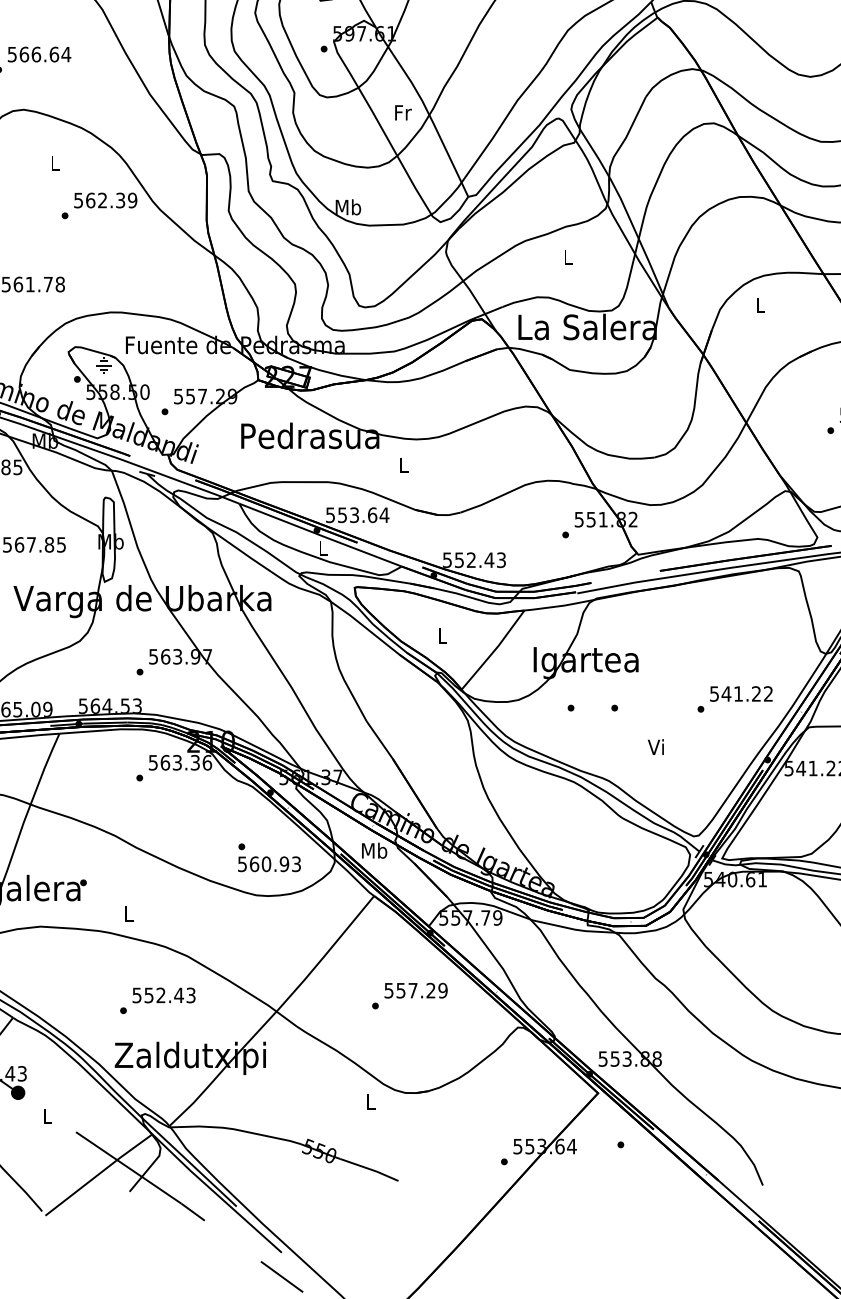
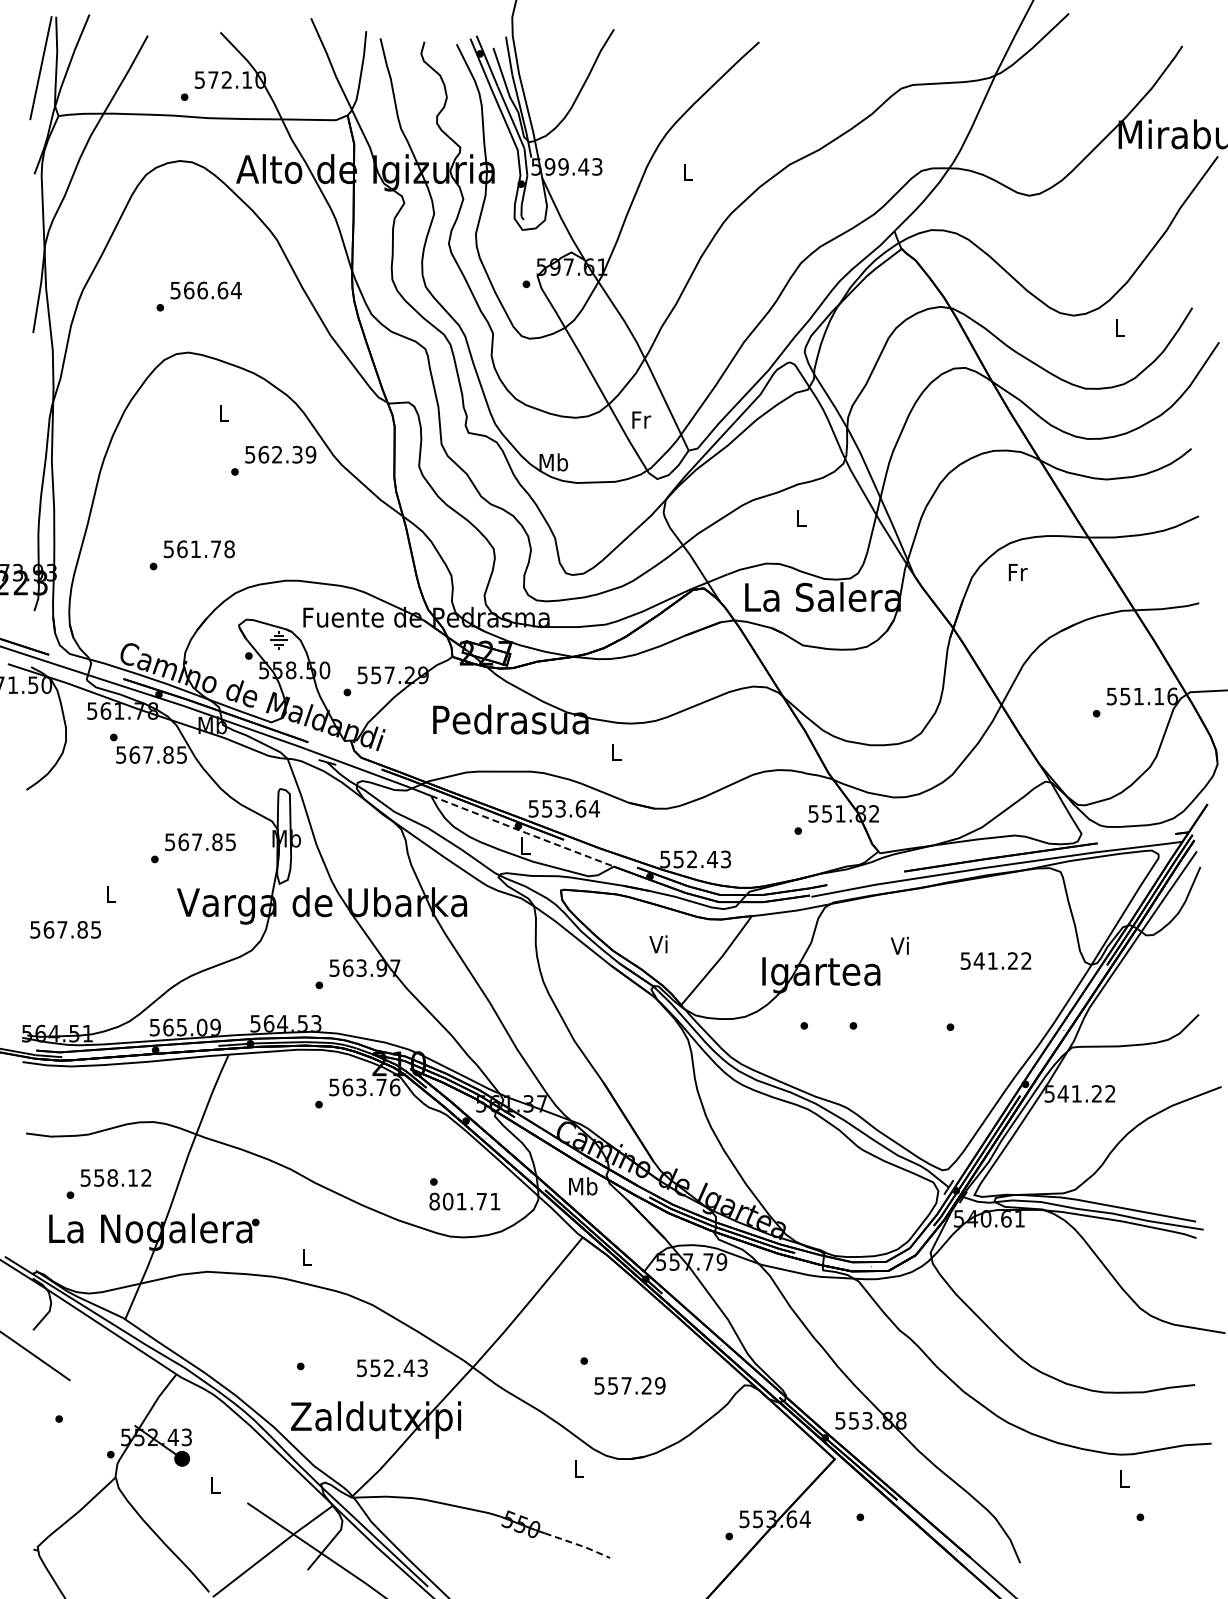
text: (403, 112) -> (641, 419), moved
text: (760, 305) -> (1017, 572), L -> Fr
line: (320, 535) -> (522, 831), solid -> dashed
text: (441, 635) -> (658, 944), L -> Vi
text: (740, 693) -> (995, 960), moved
text: (655, 746) -> (899, 945), moved
text: (195, 762) -> (381, 1087), 563.36 -> 563.76
text: (269, 864) -> (464, 1201), 560.93 -> 801.71
text: (415, 990) -> (629, 1385), moved
text: (164, 995) -> (392, 1368), moved
line: (370, 1168) -> (578, 1544), solid -> dashed

